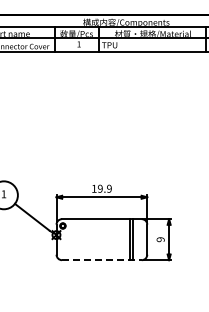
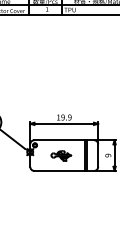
part: (97, 239) -> (60, 155), added
line: (101, 260) -> (63, 171), dashed -> solid

